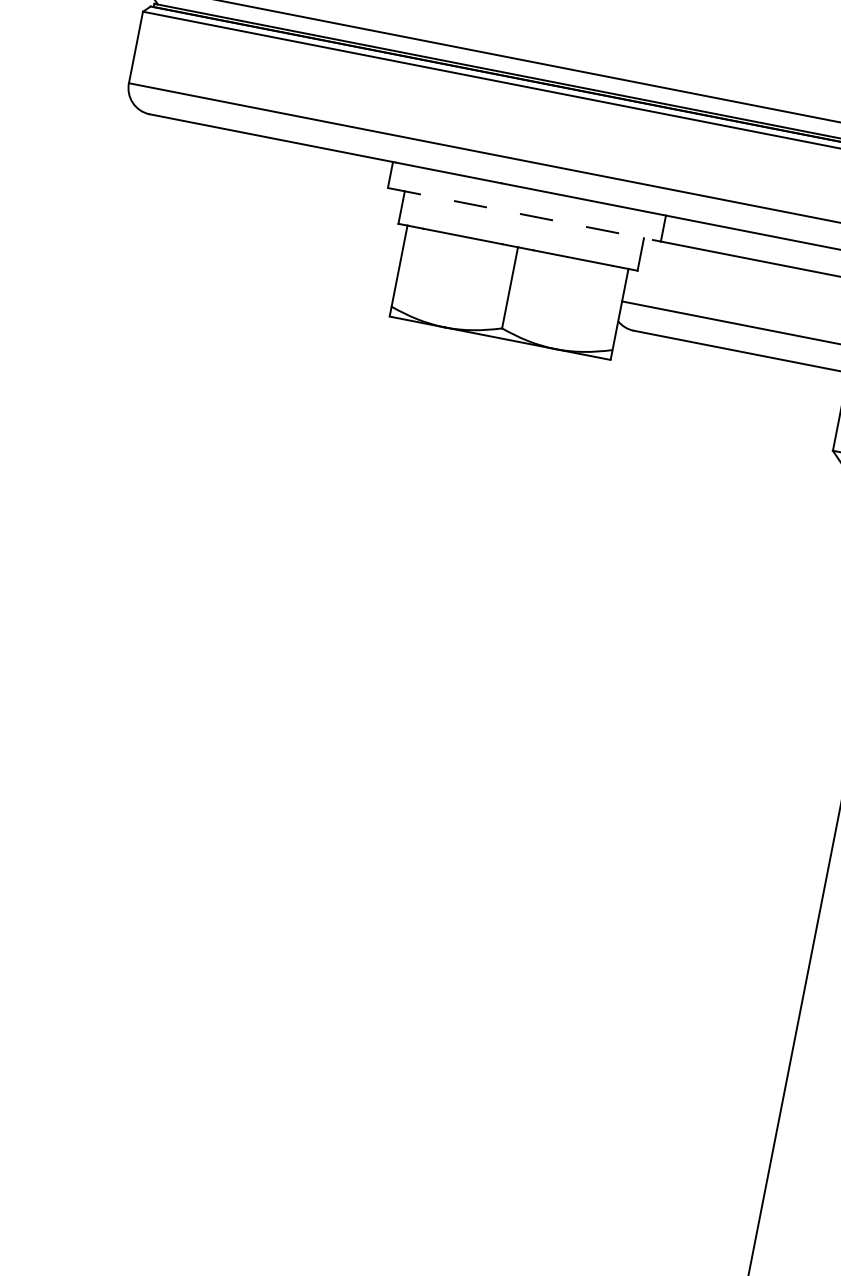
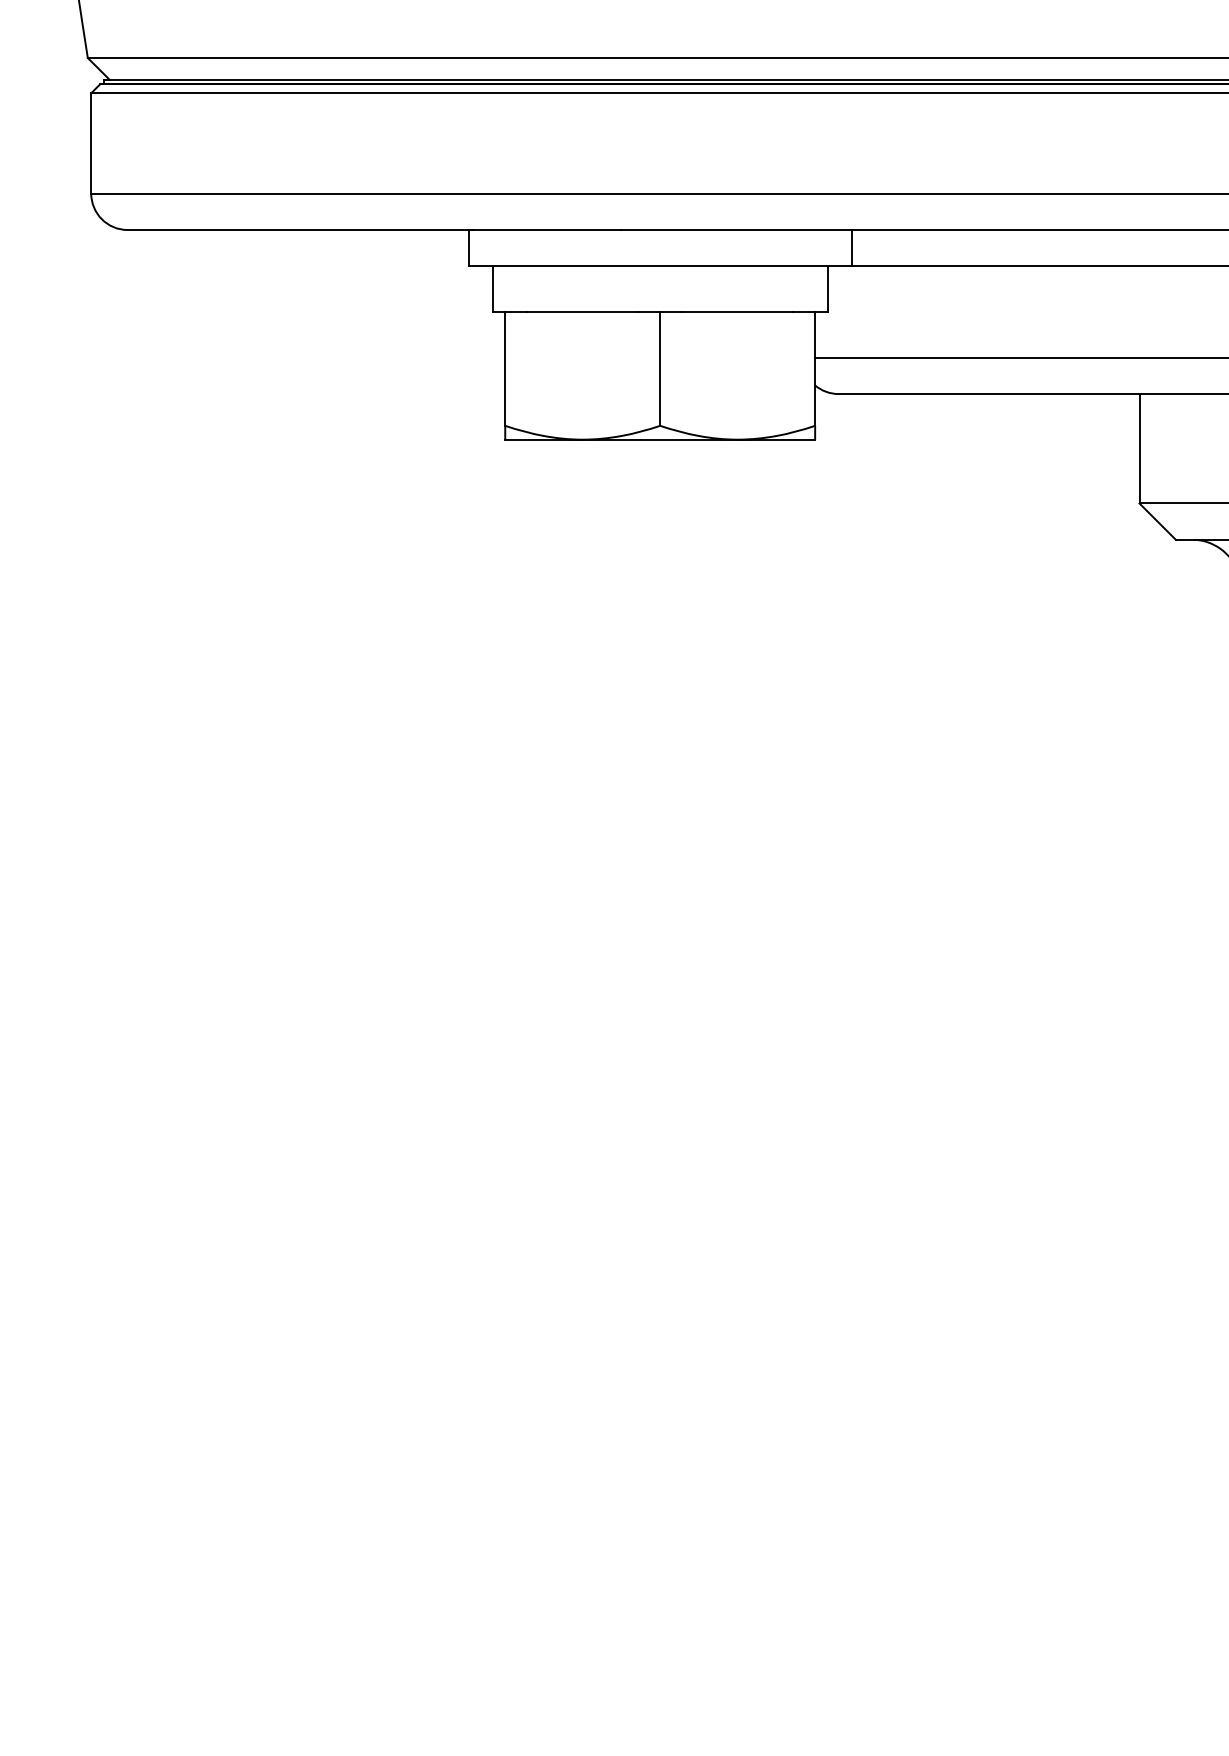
line: (524, 214) -> (660, 266), dashed -> solid

